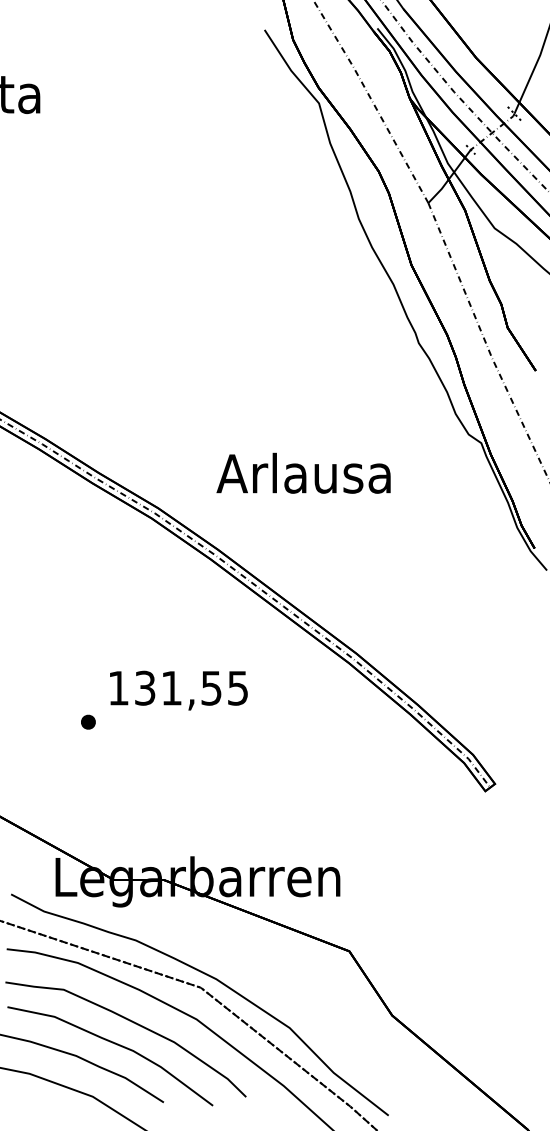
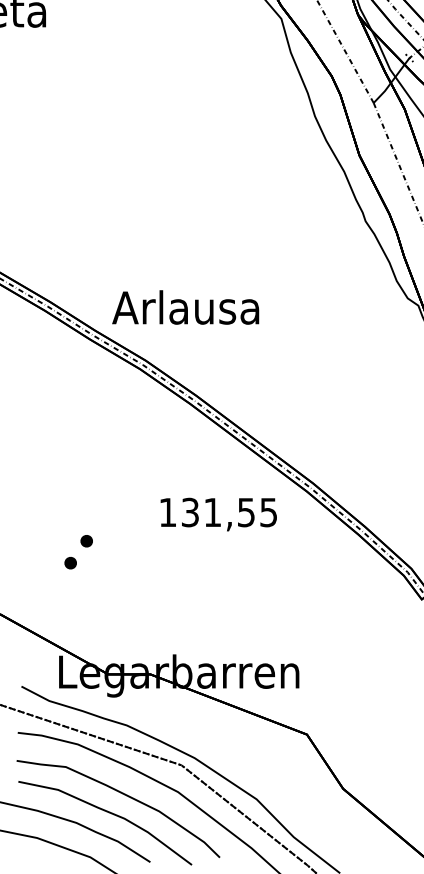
text: (303, 472) -> (185, 306), moved
text: (178, 690) -> (218, 514), moved
part: (69, 747) -> (70, 562), added

